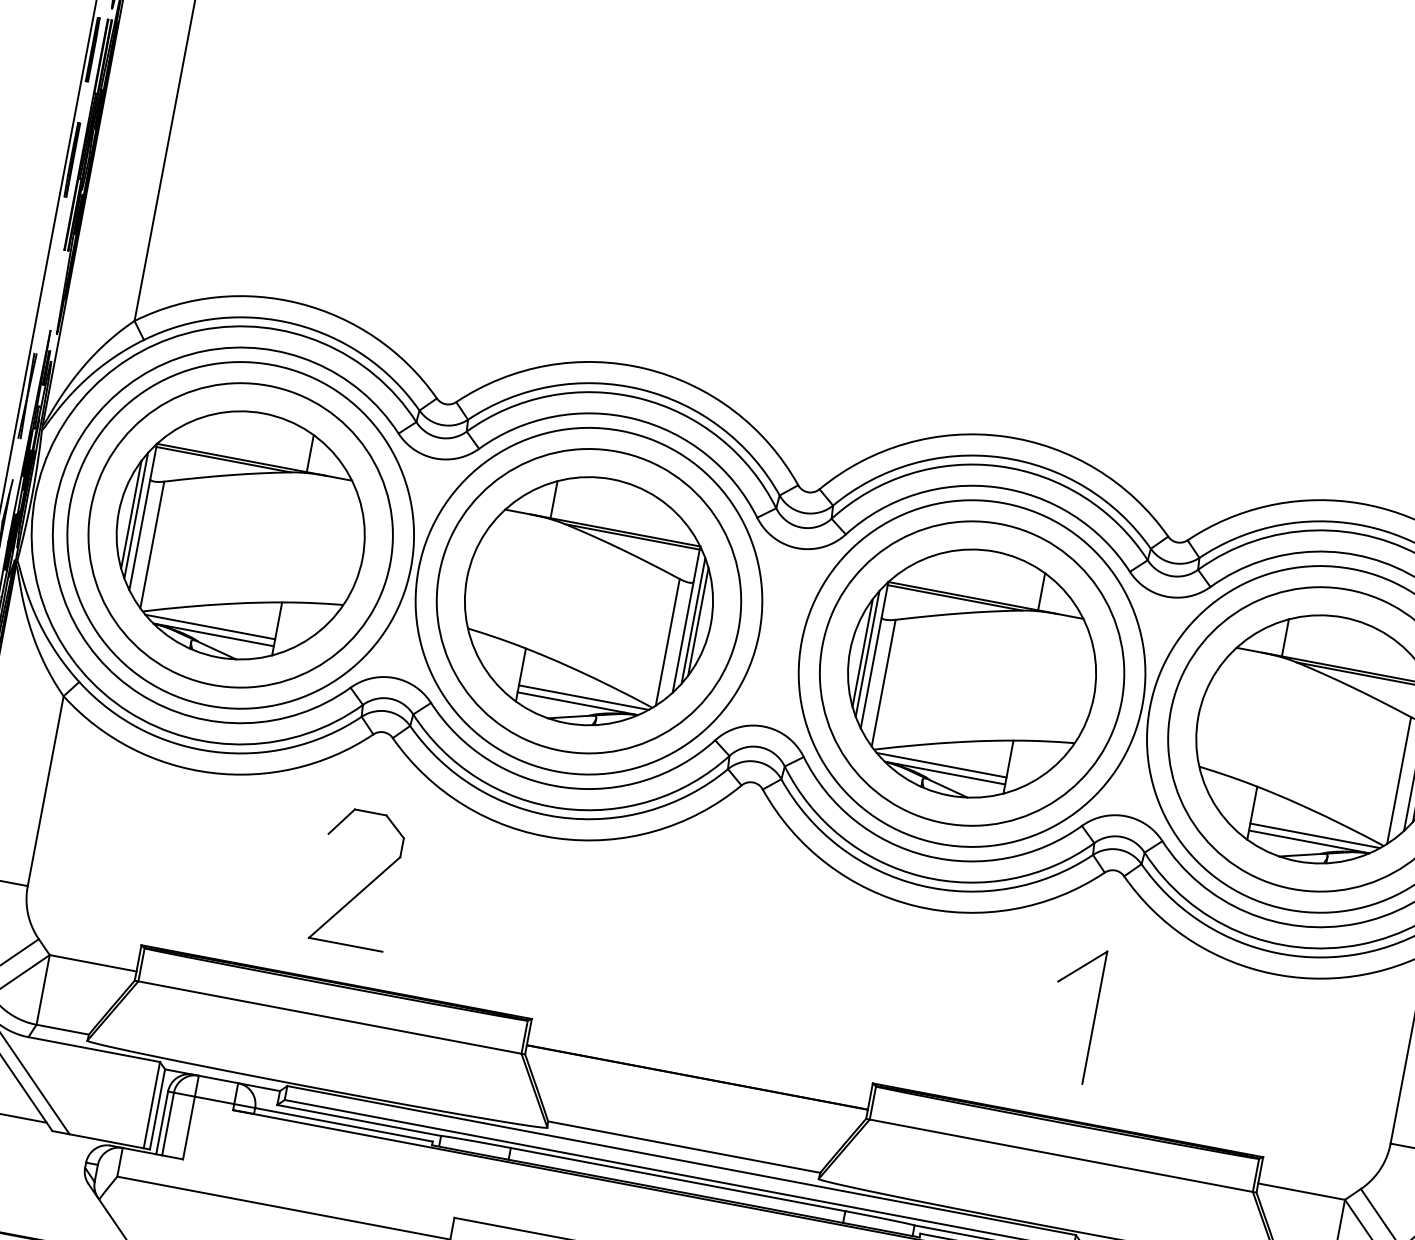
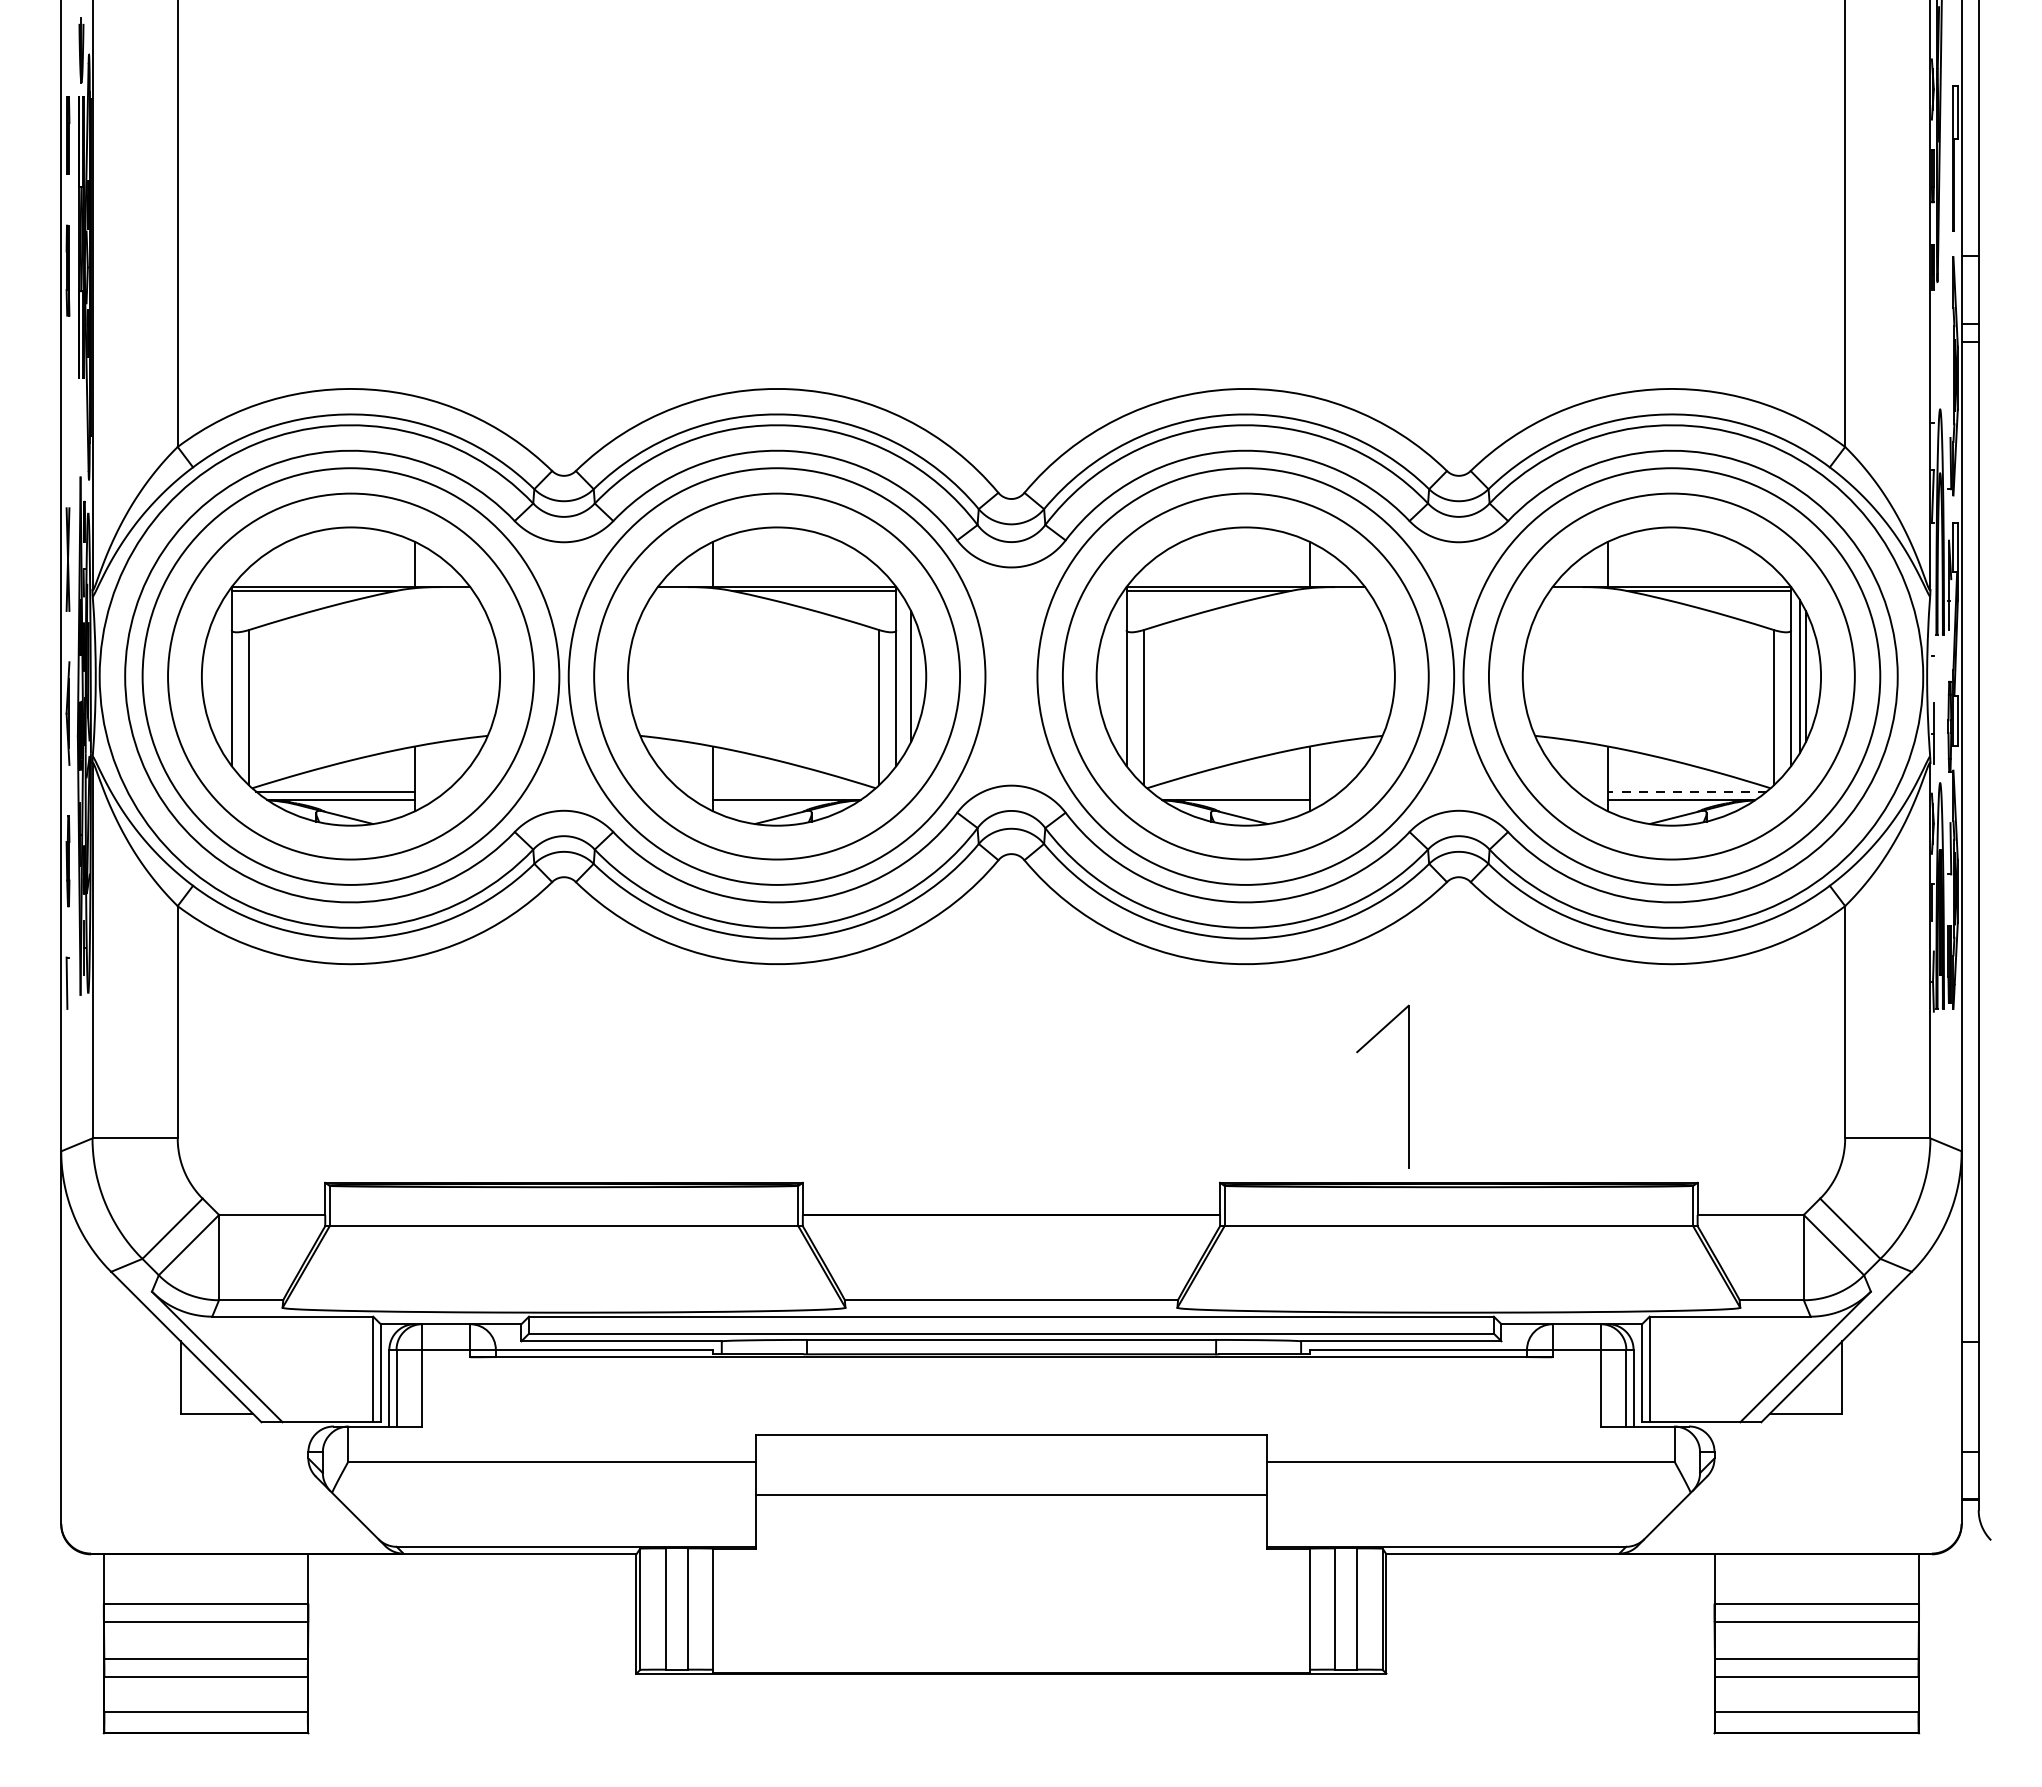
line: (131, 514) -> (217, 676), removed
line: (136, 515) -> (223, 676), removed
line: (693, 620) -> (904, 676), removed
line: (863, 652) -> (1112, 676), removed
line: (867, 653) -> (1117, 676), removed
line: (583, 697) -> (792, 791), removed
line: (941, 765) -> (1229, 791), removed
line: (1314, 835) -> (1686, 791), solid -> dashed
part: (367, 885) -> (578, 1061), removed
part: (1094, 1017) -> (1408, 1086), moved

